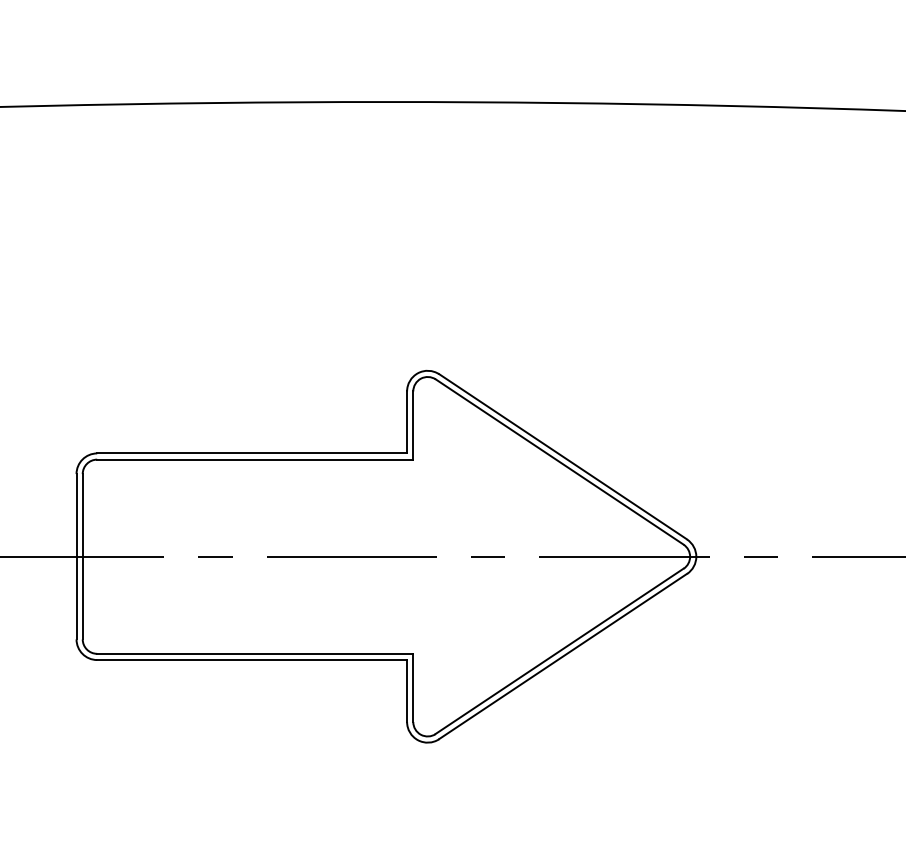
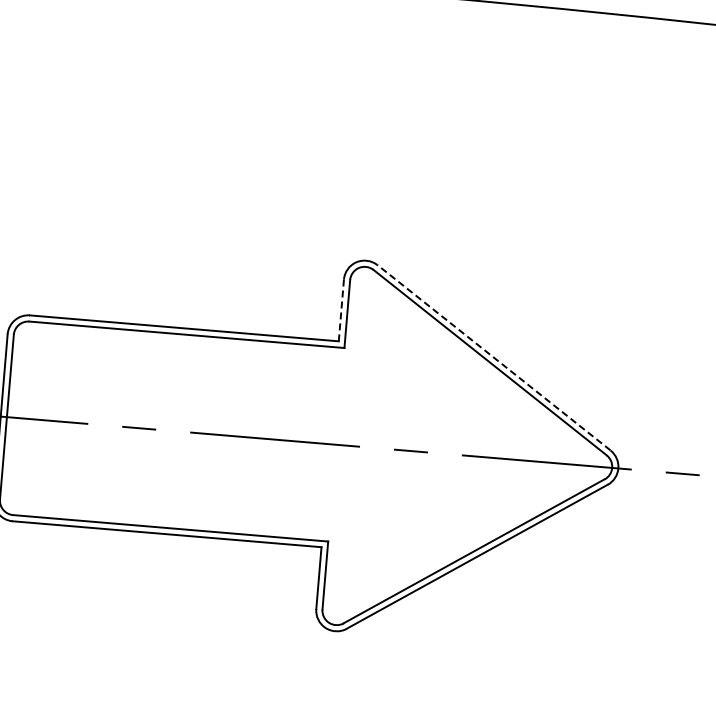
line: (407, 422) -> (341, 310), solid -> dashed
line: (563, 456) -> (494, 357), solid -> dashed

